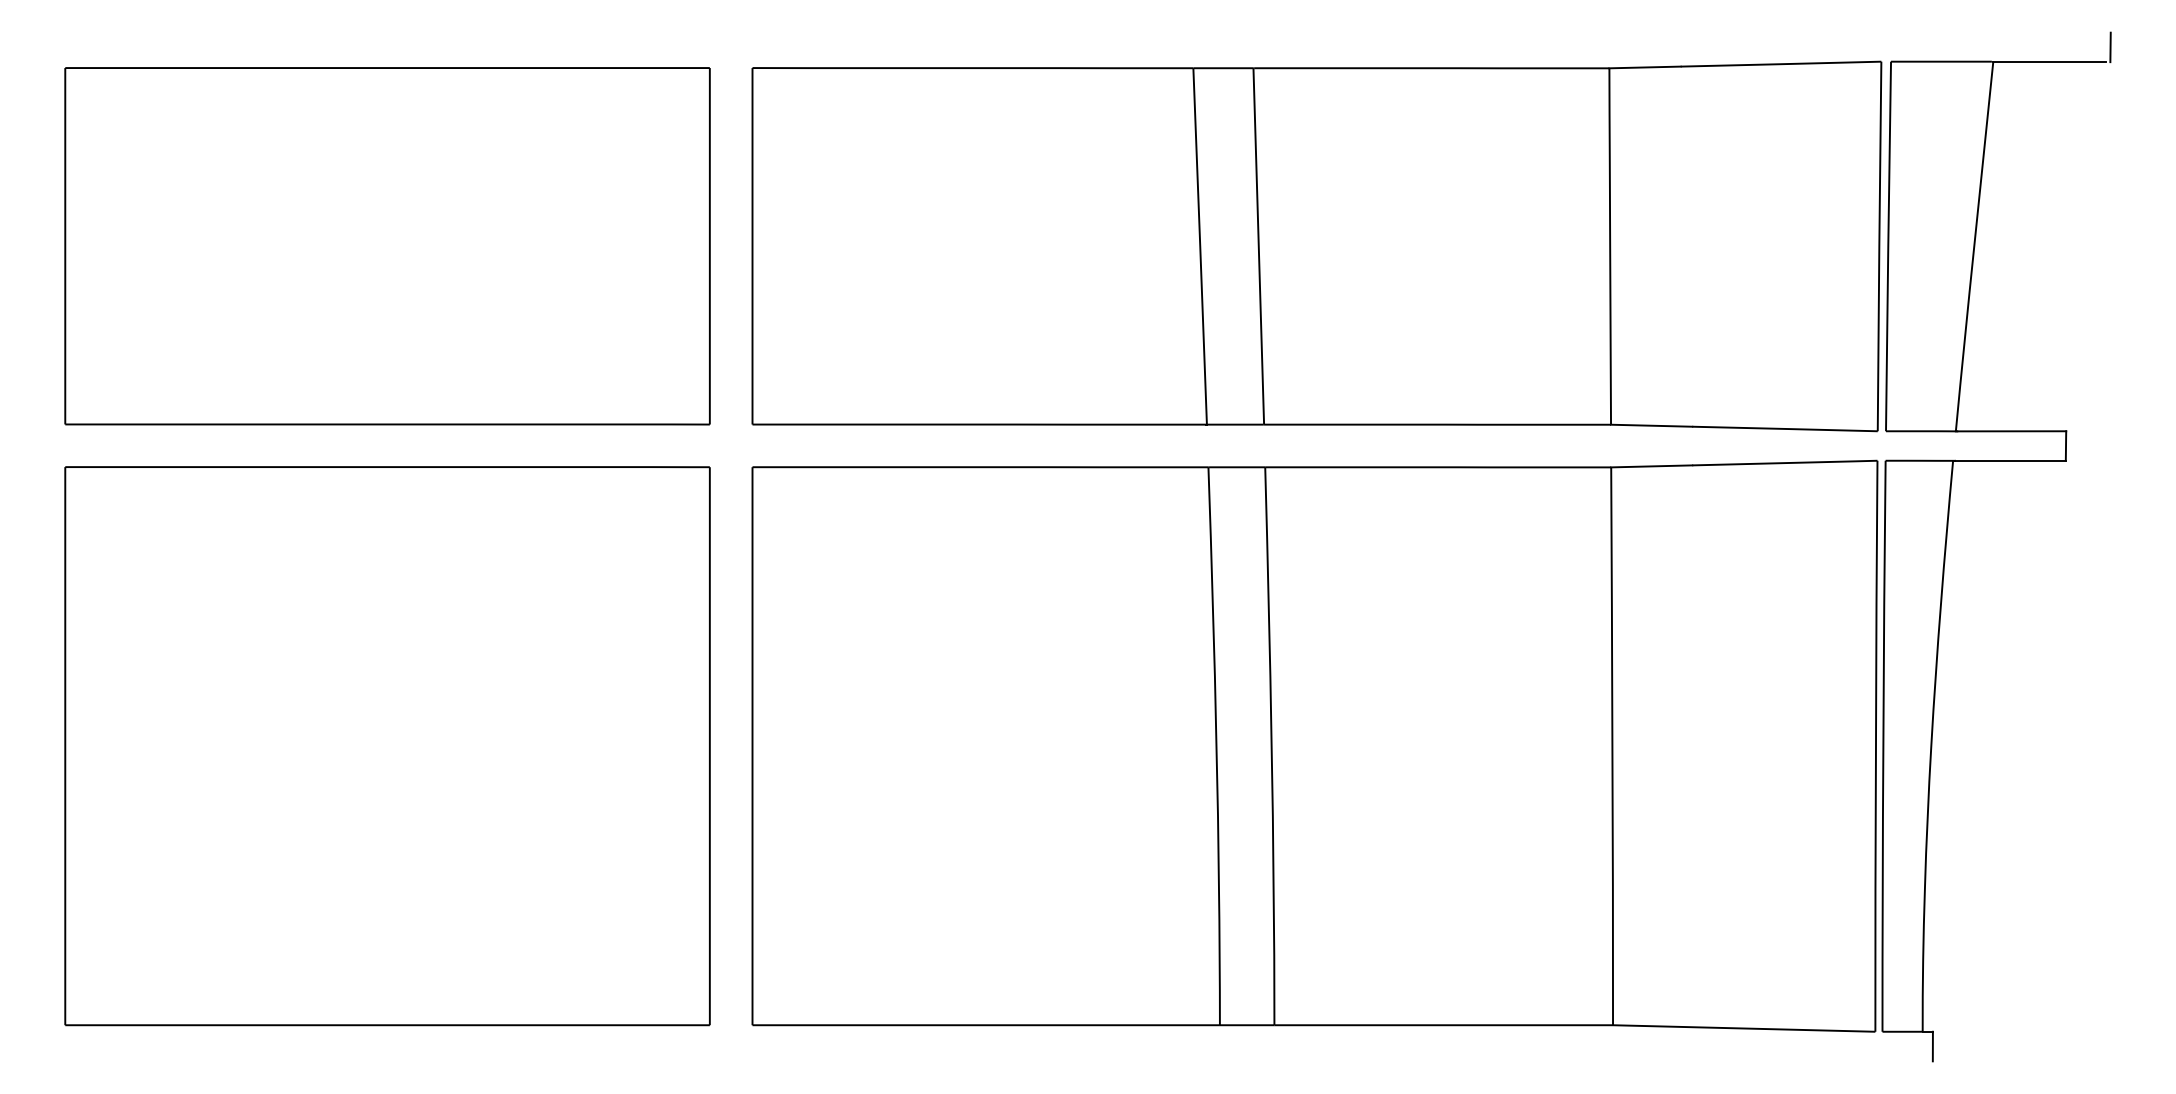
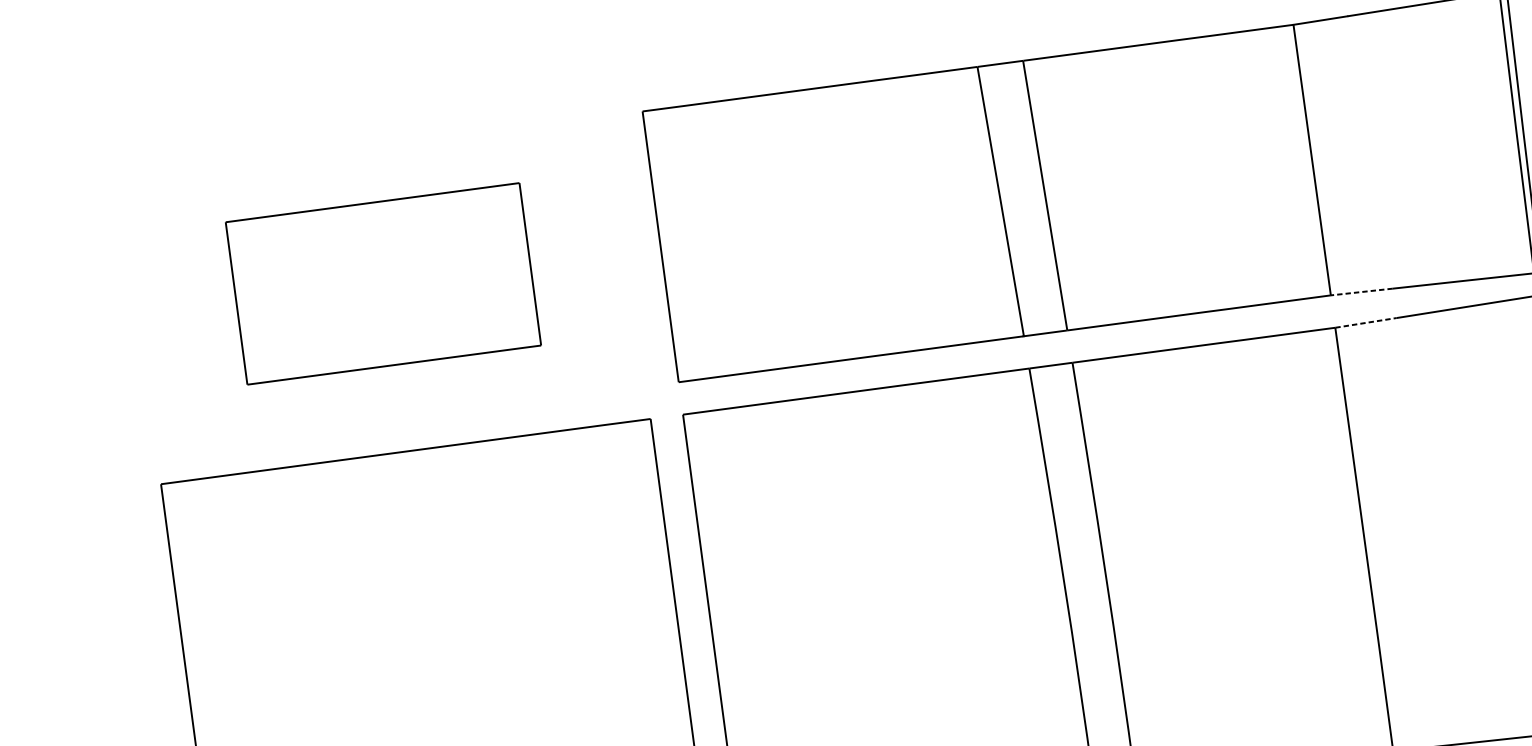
part: (387, 246) -> (383, 284), size x0.6
line: (1651, 425) -> (1361, 291), solid -> dashed
line: (1651, 466) -> (1365, 323), solid -> dashed

